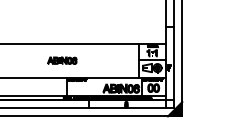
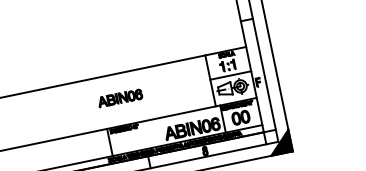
part: (62, 60) -> (120, 97), moved

